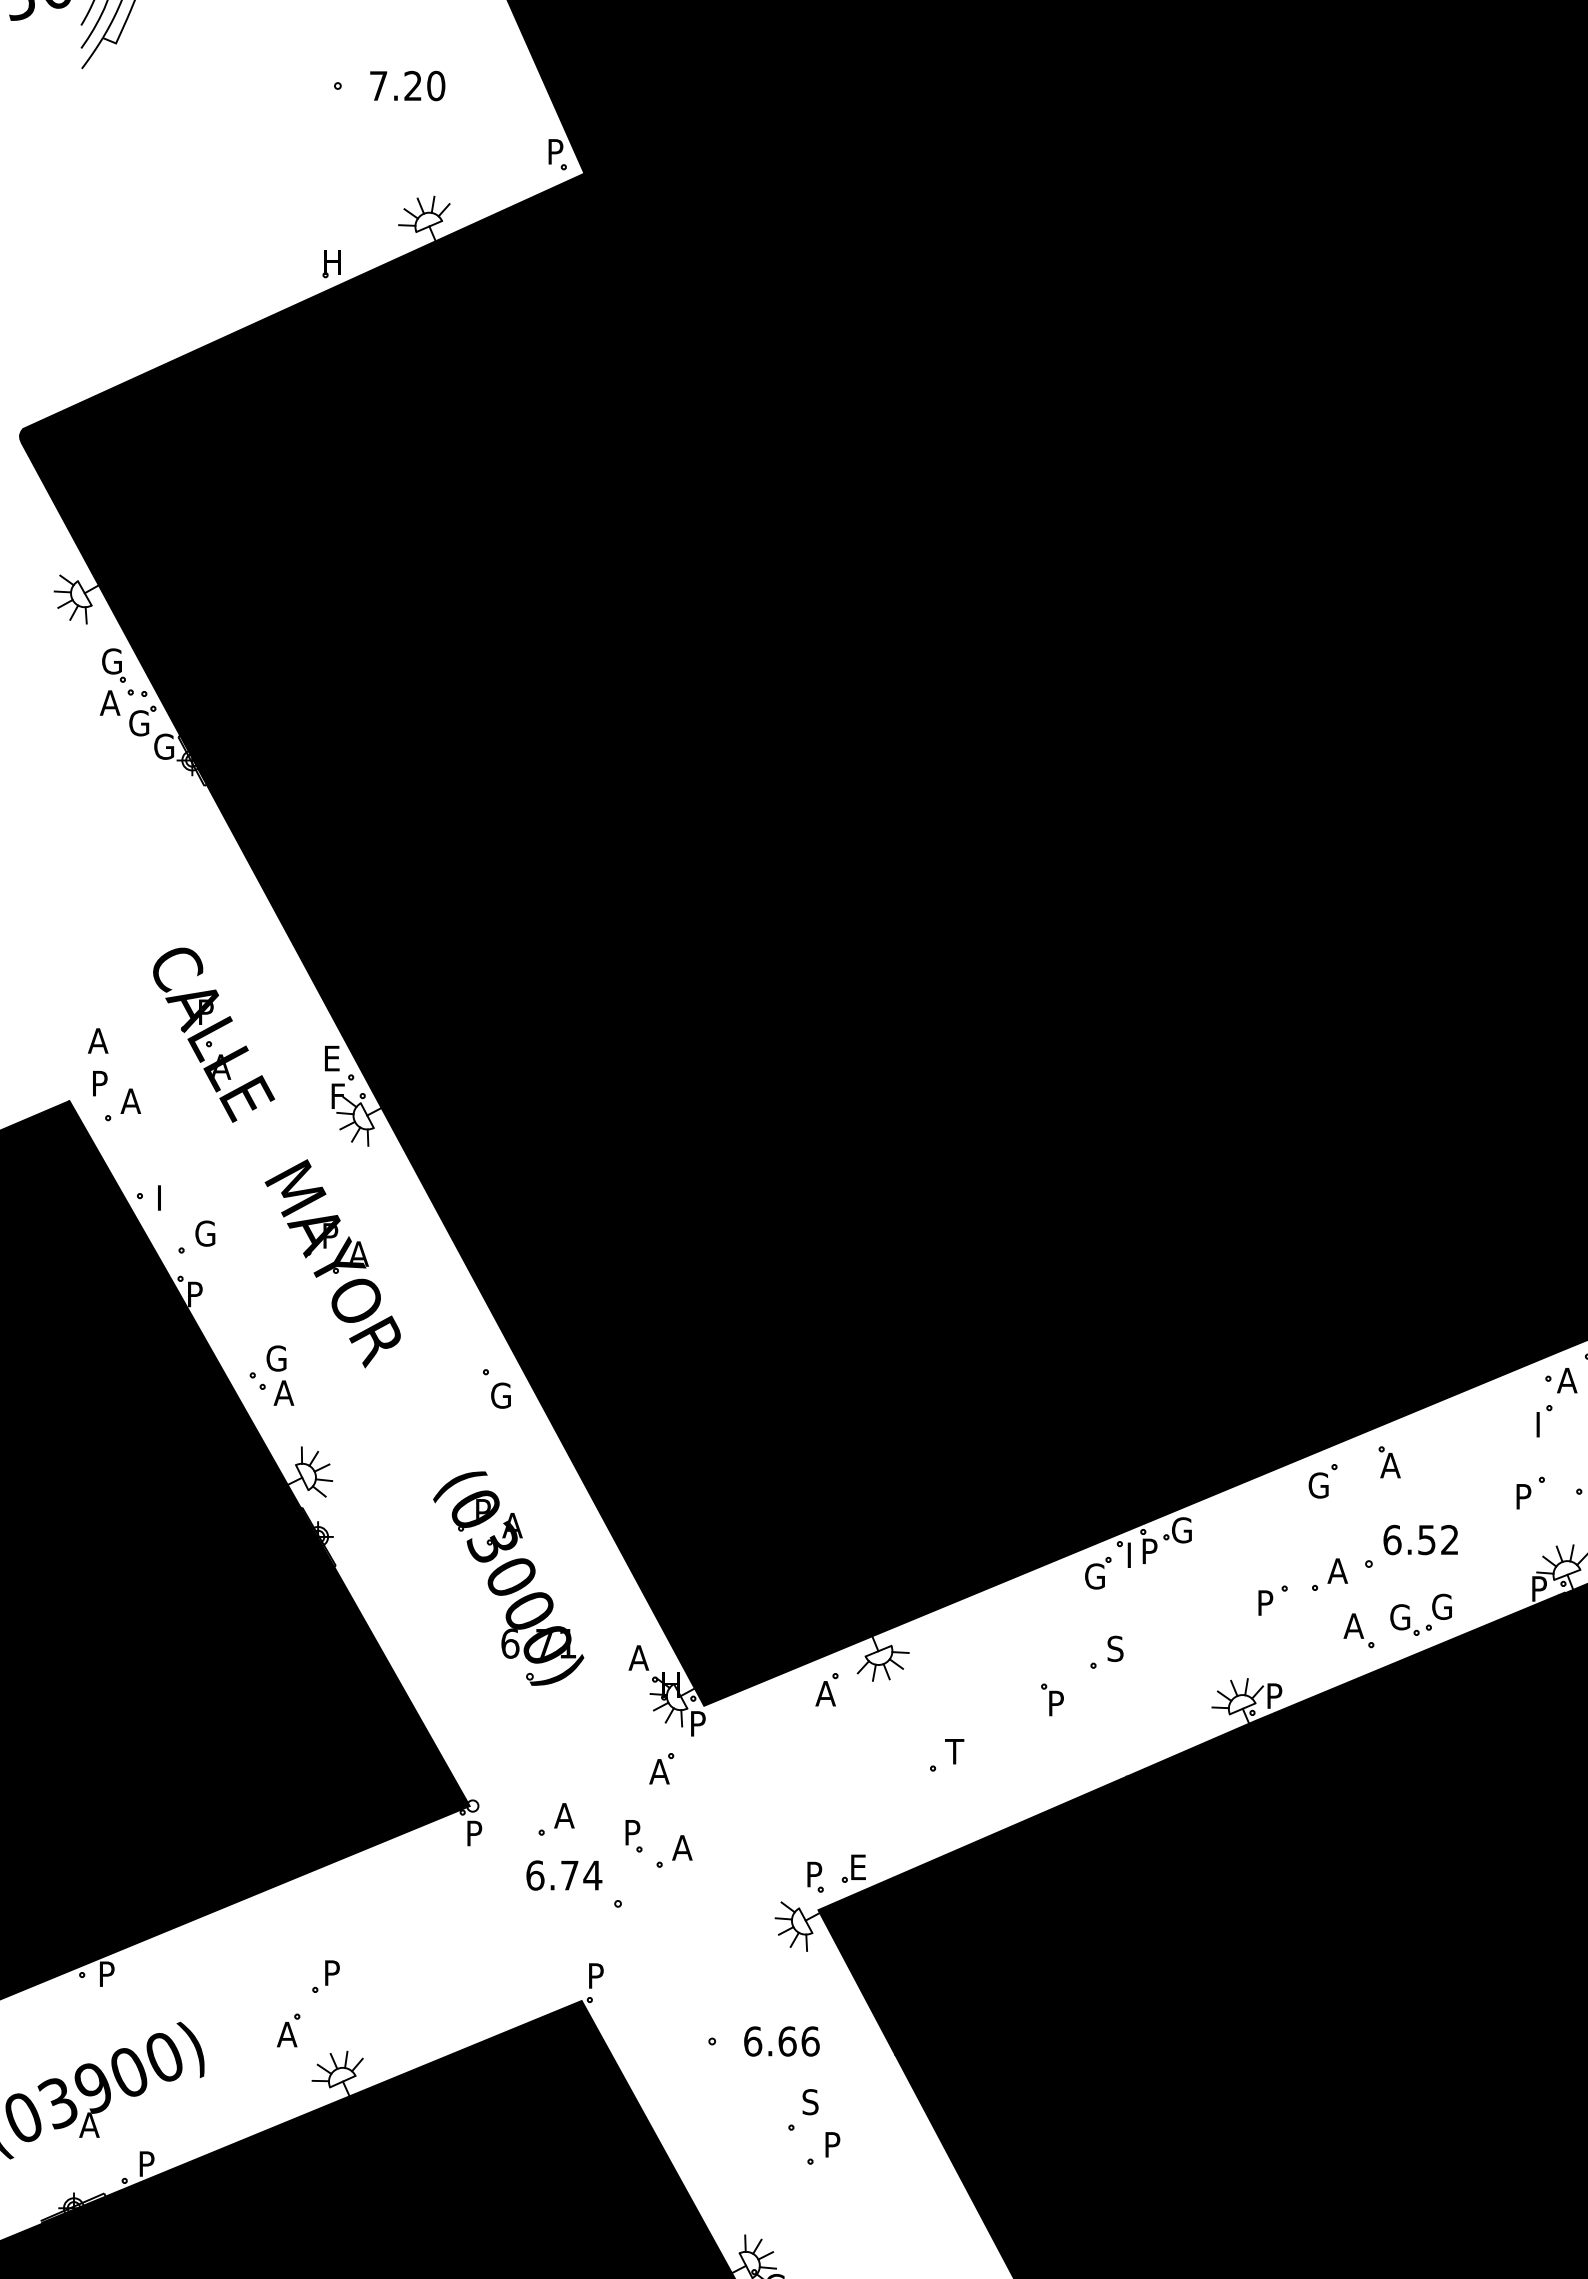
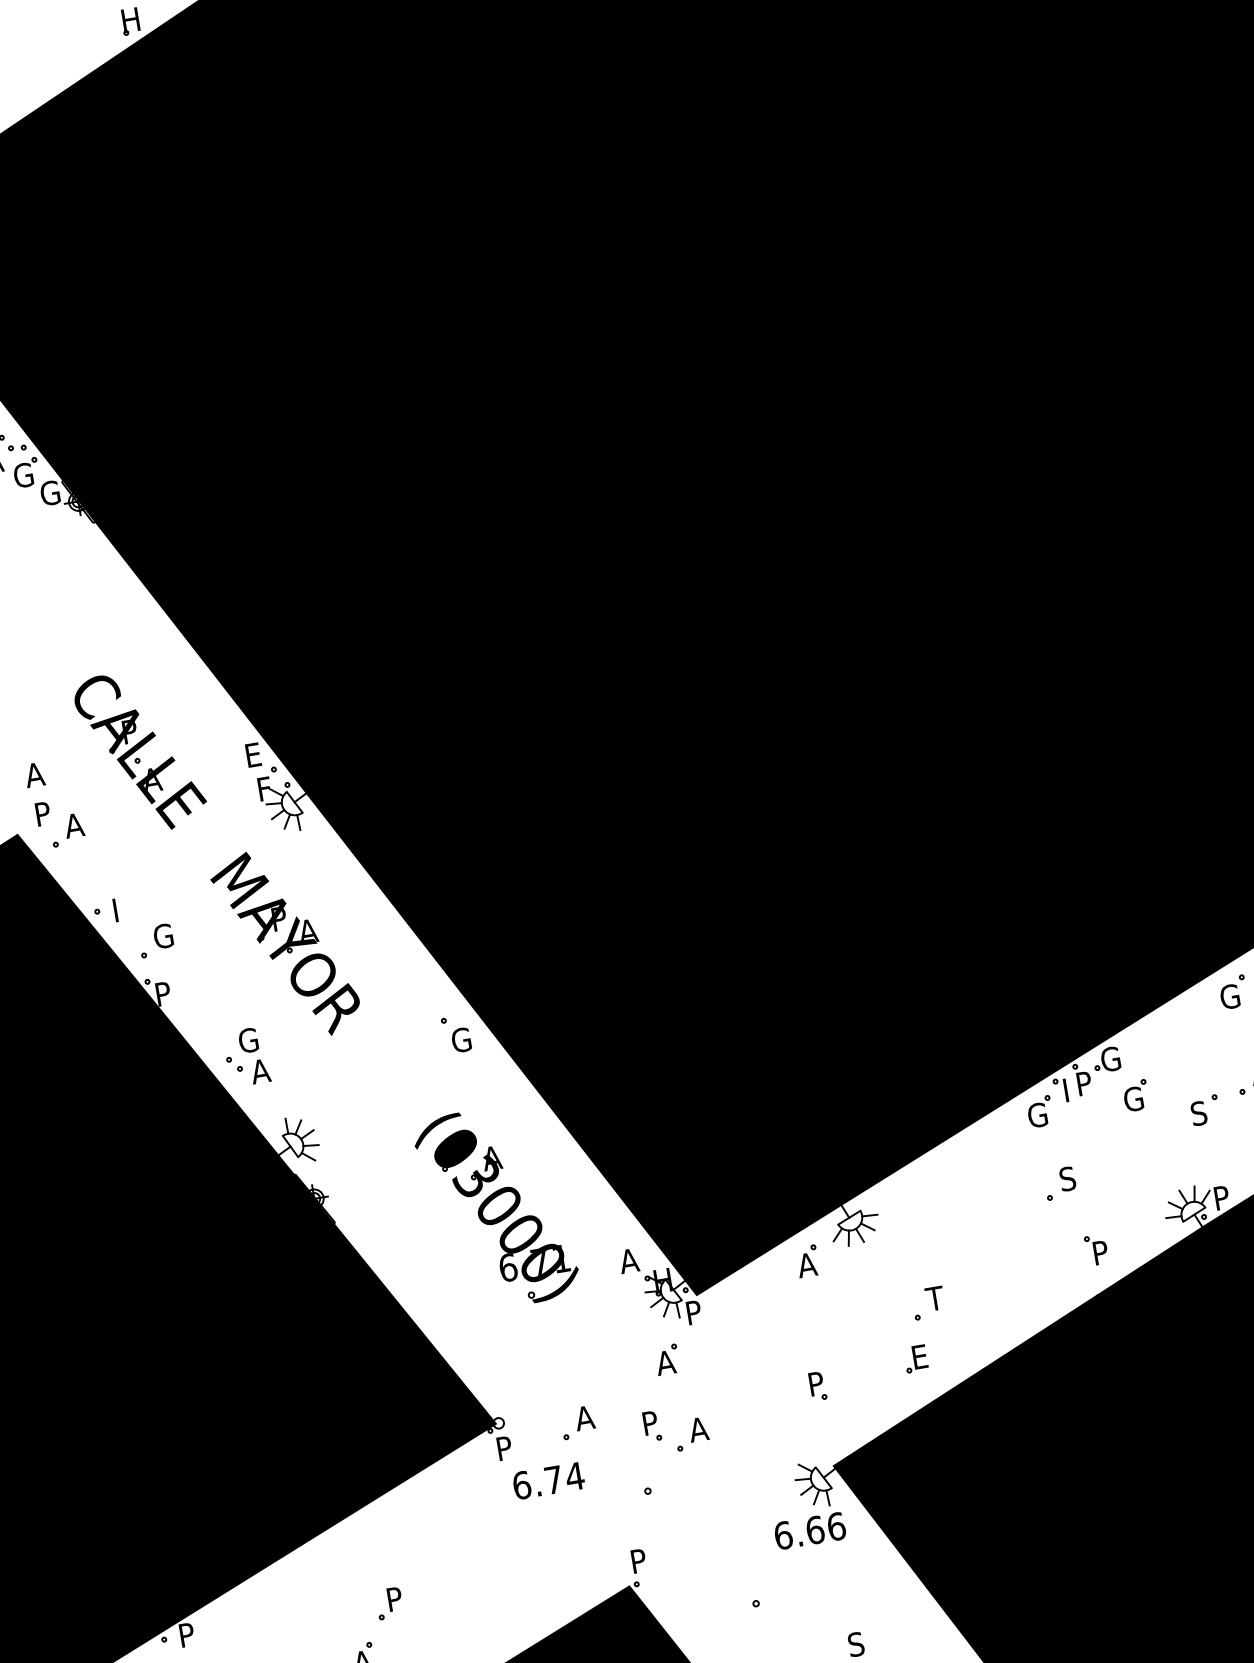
part: (1202, 1572) -> (1136, 1095), added
text: (1265, 1603) -> (1199, 1113), P -> S
part: (1052, 1699) -> (1096, 1249), moved
part: (853, 1868) -> (915, 1358), moved
text: (564, 1875) -> (548, 1480), moved
part: (815, 1876) -> (817, 1385), moved
text: (781, 2041) -> (809, 1531), moved

